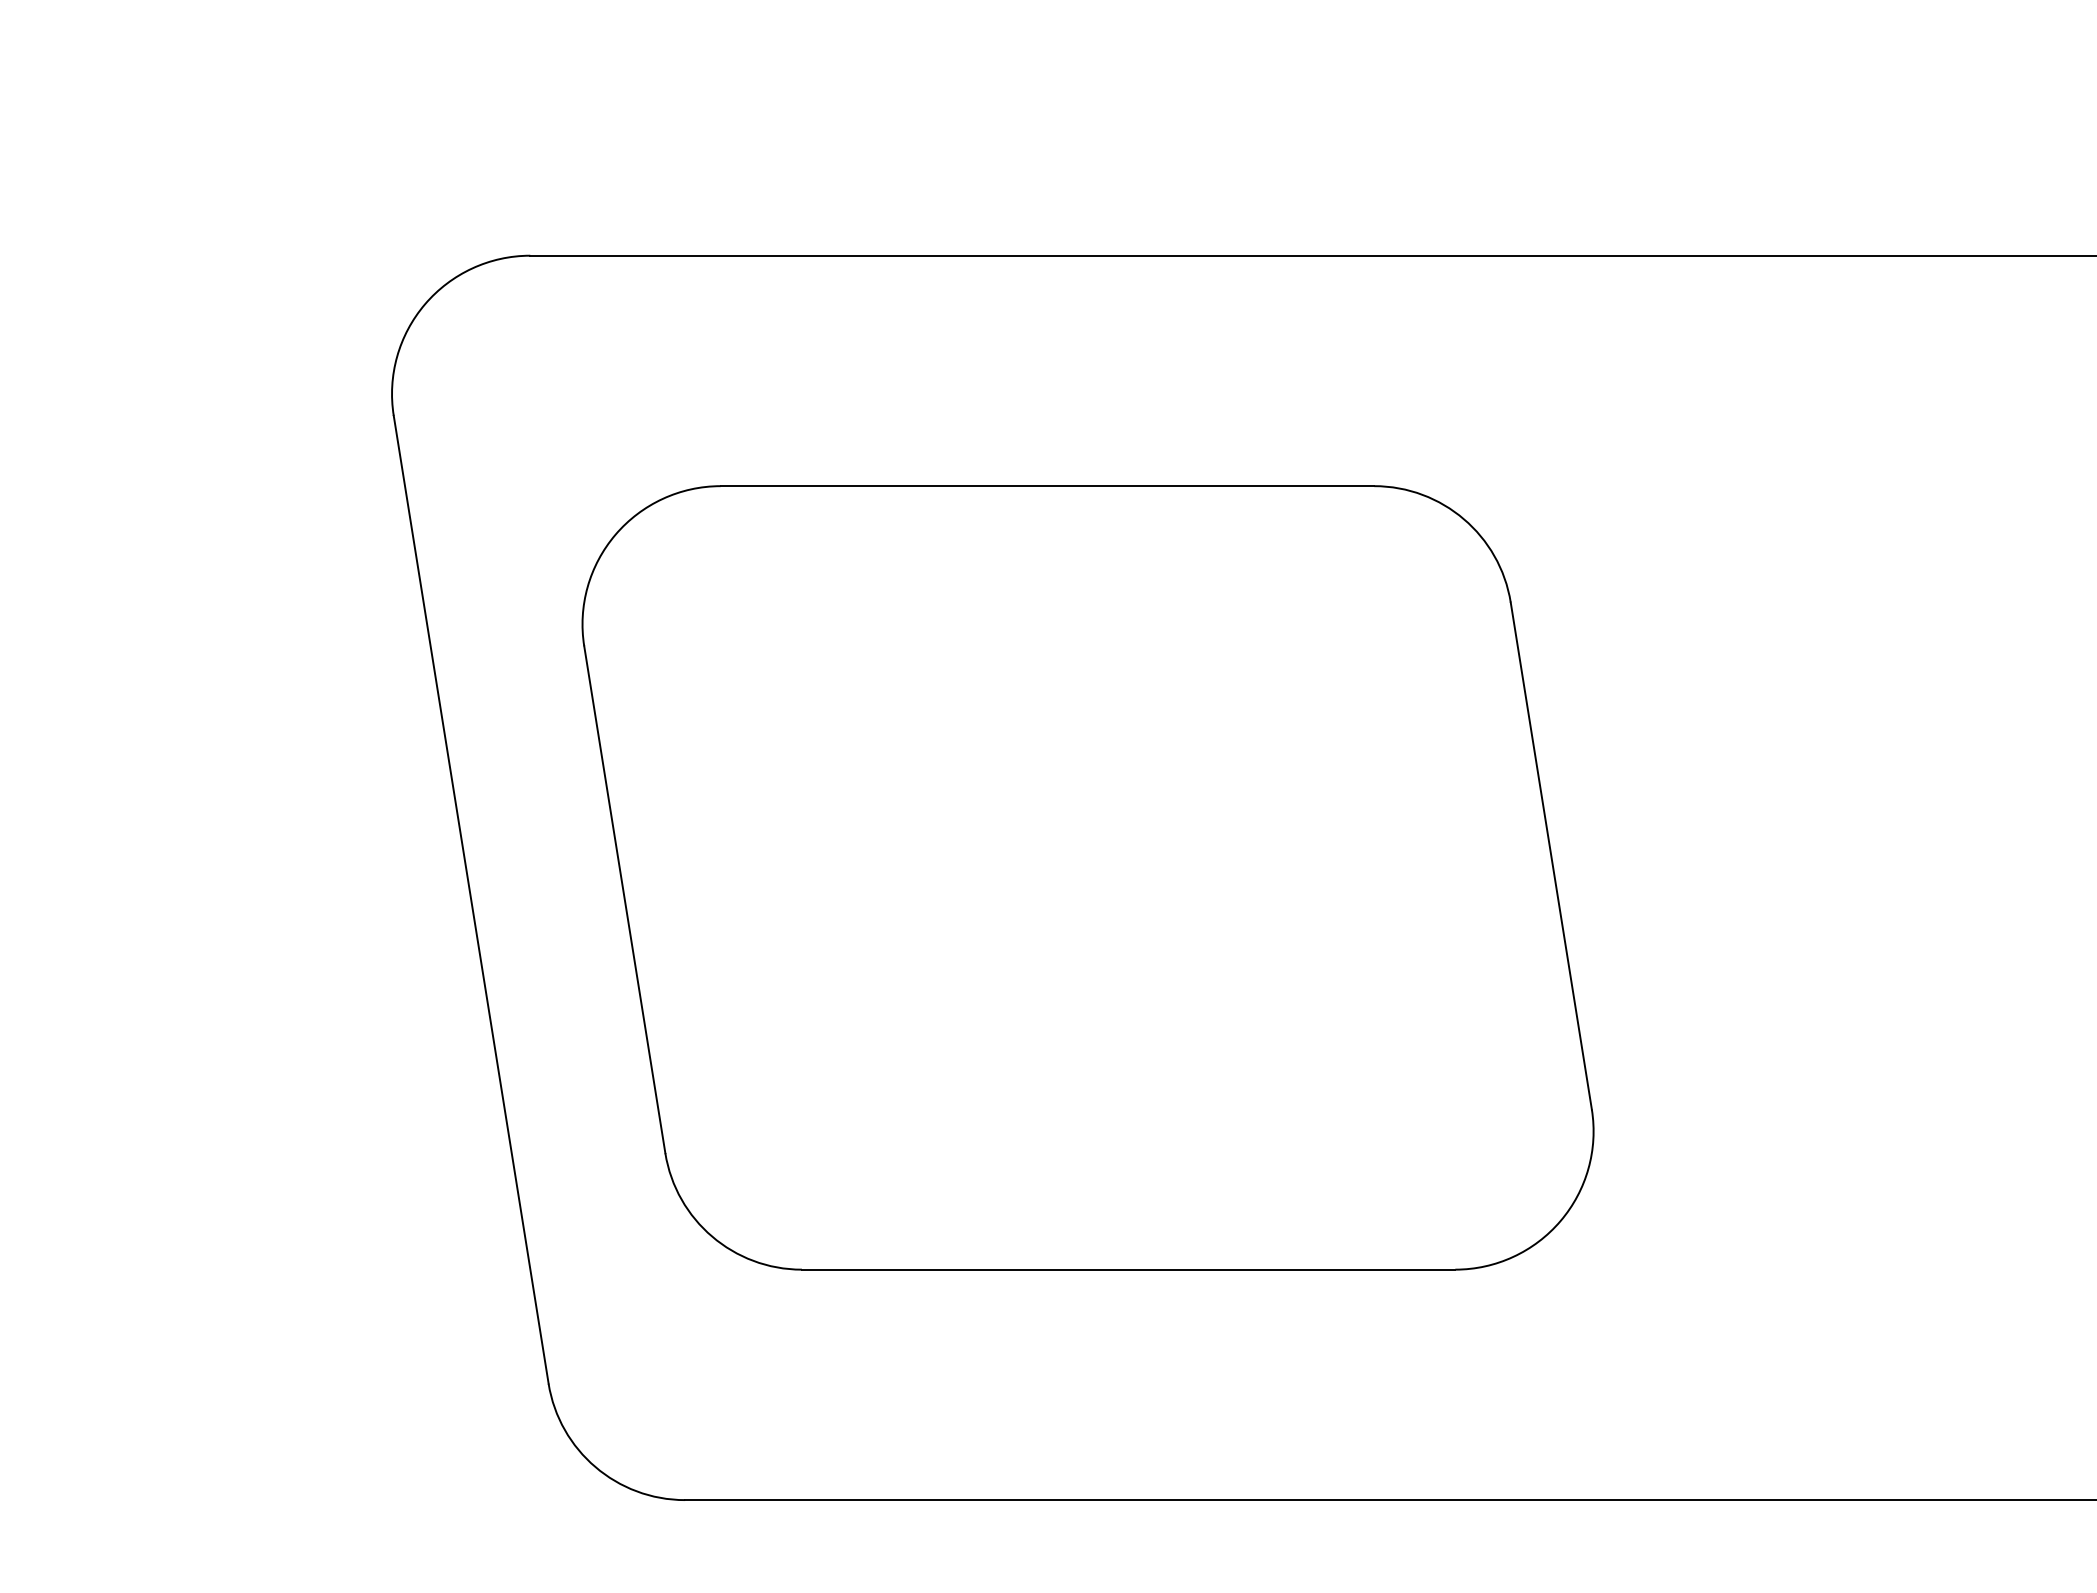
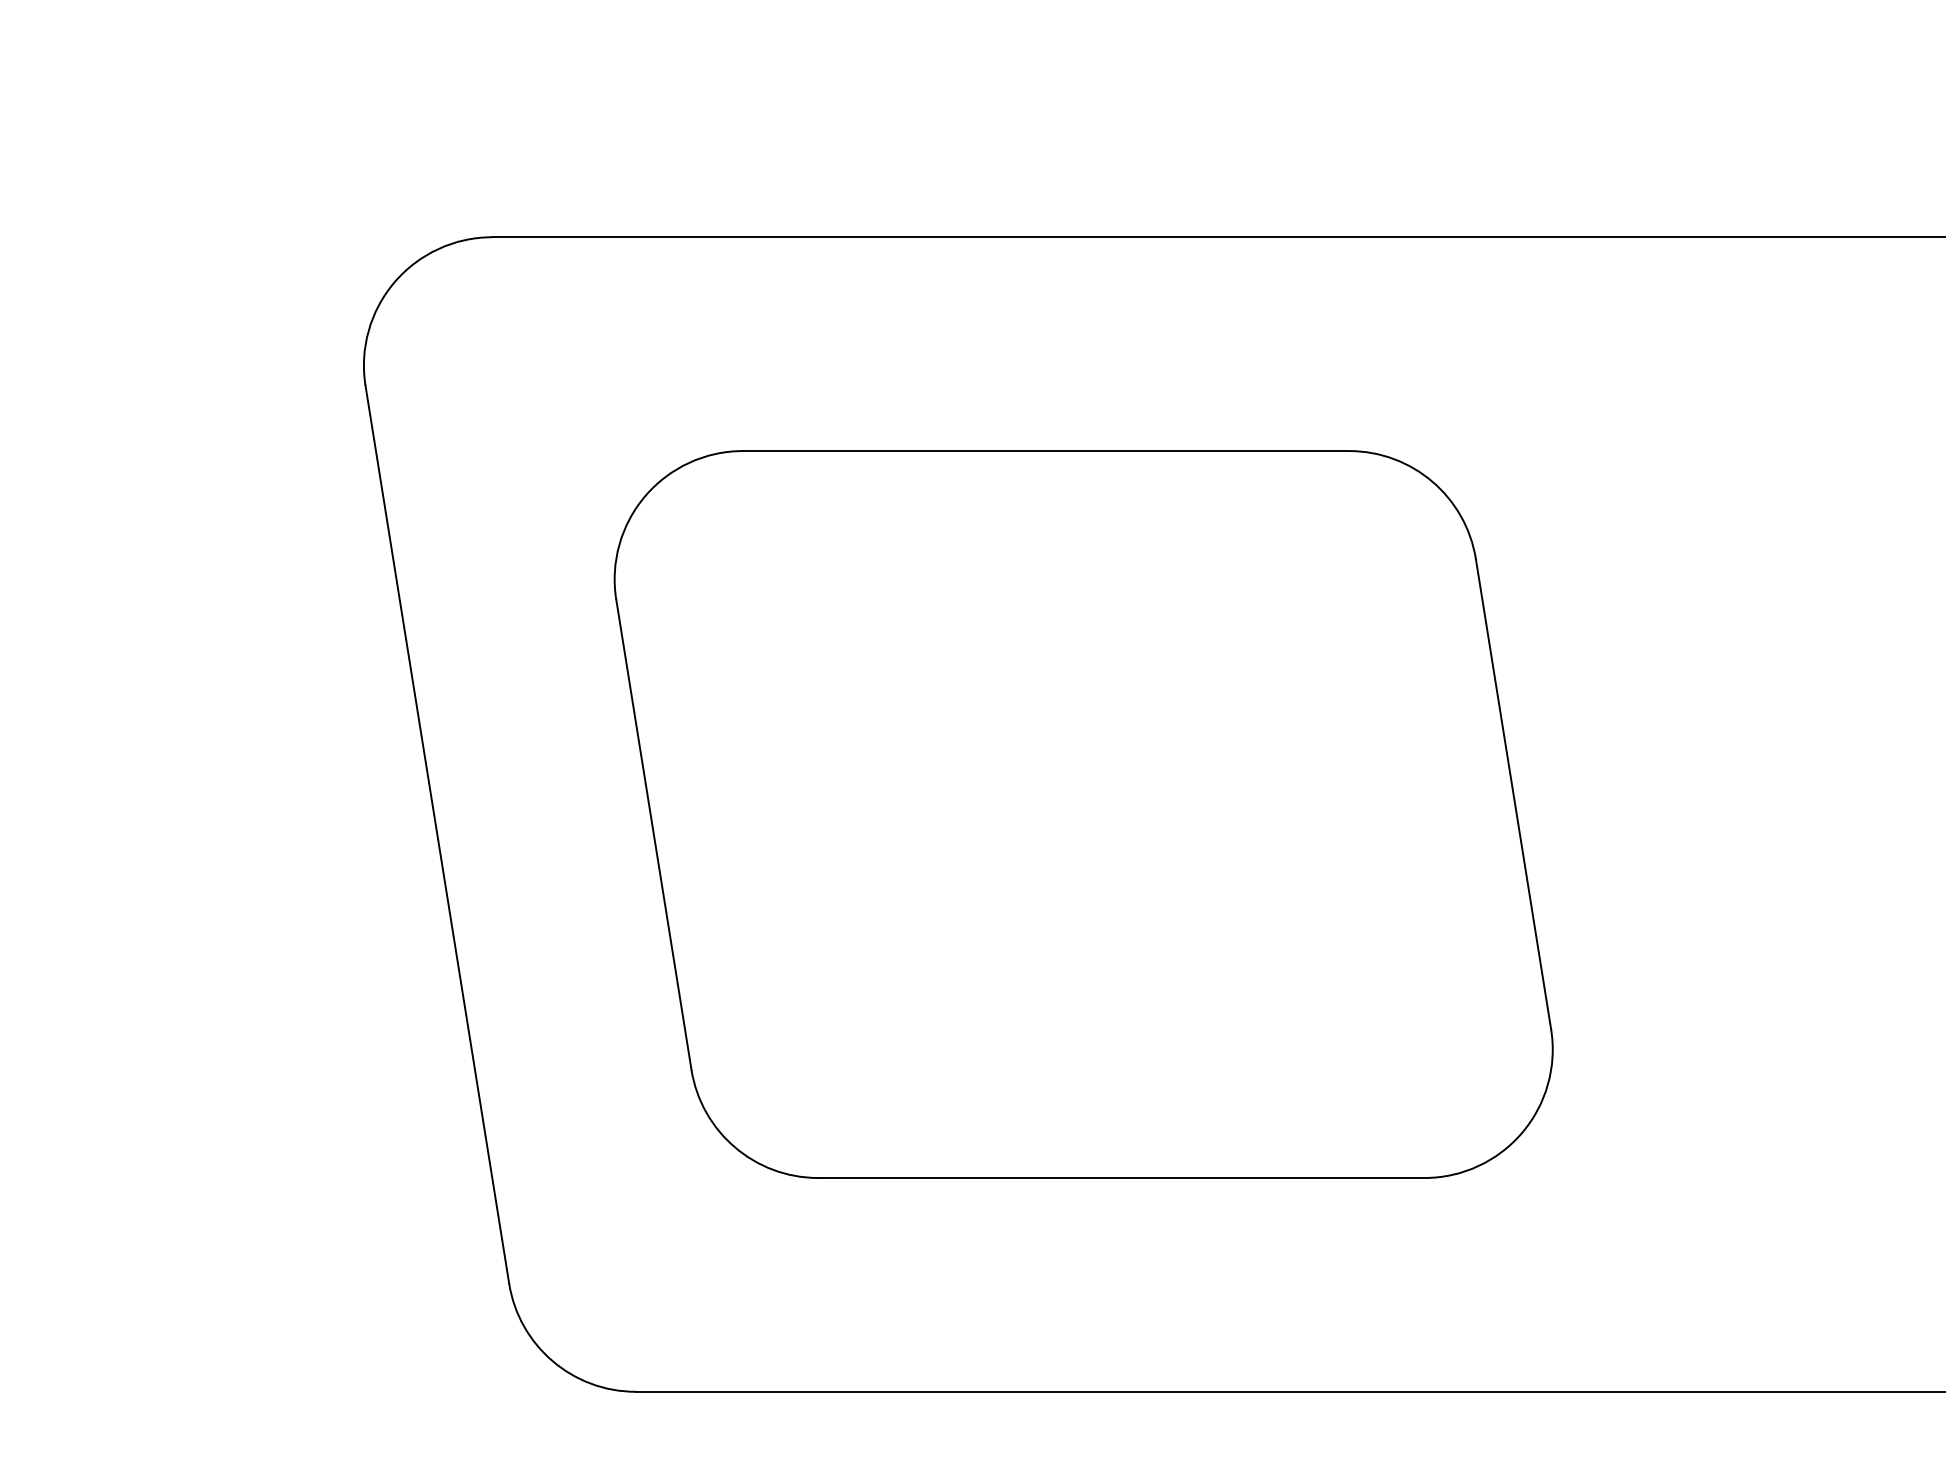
part: (1087, 877) -> (1083, 814), moved

